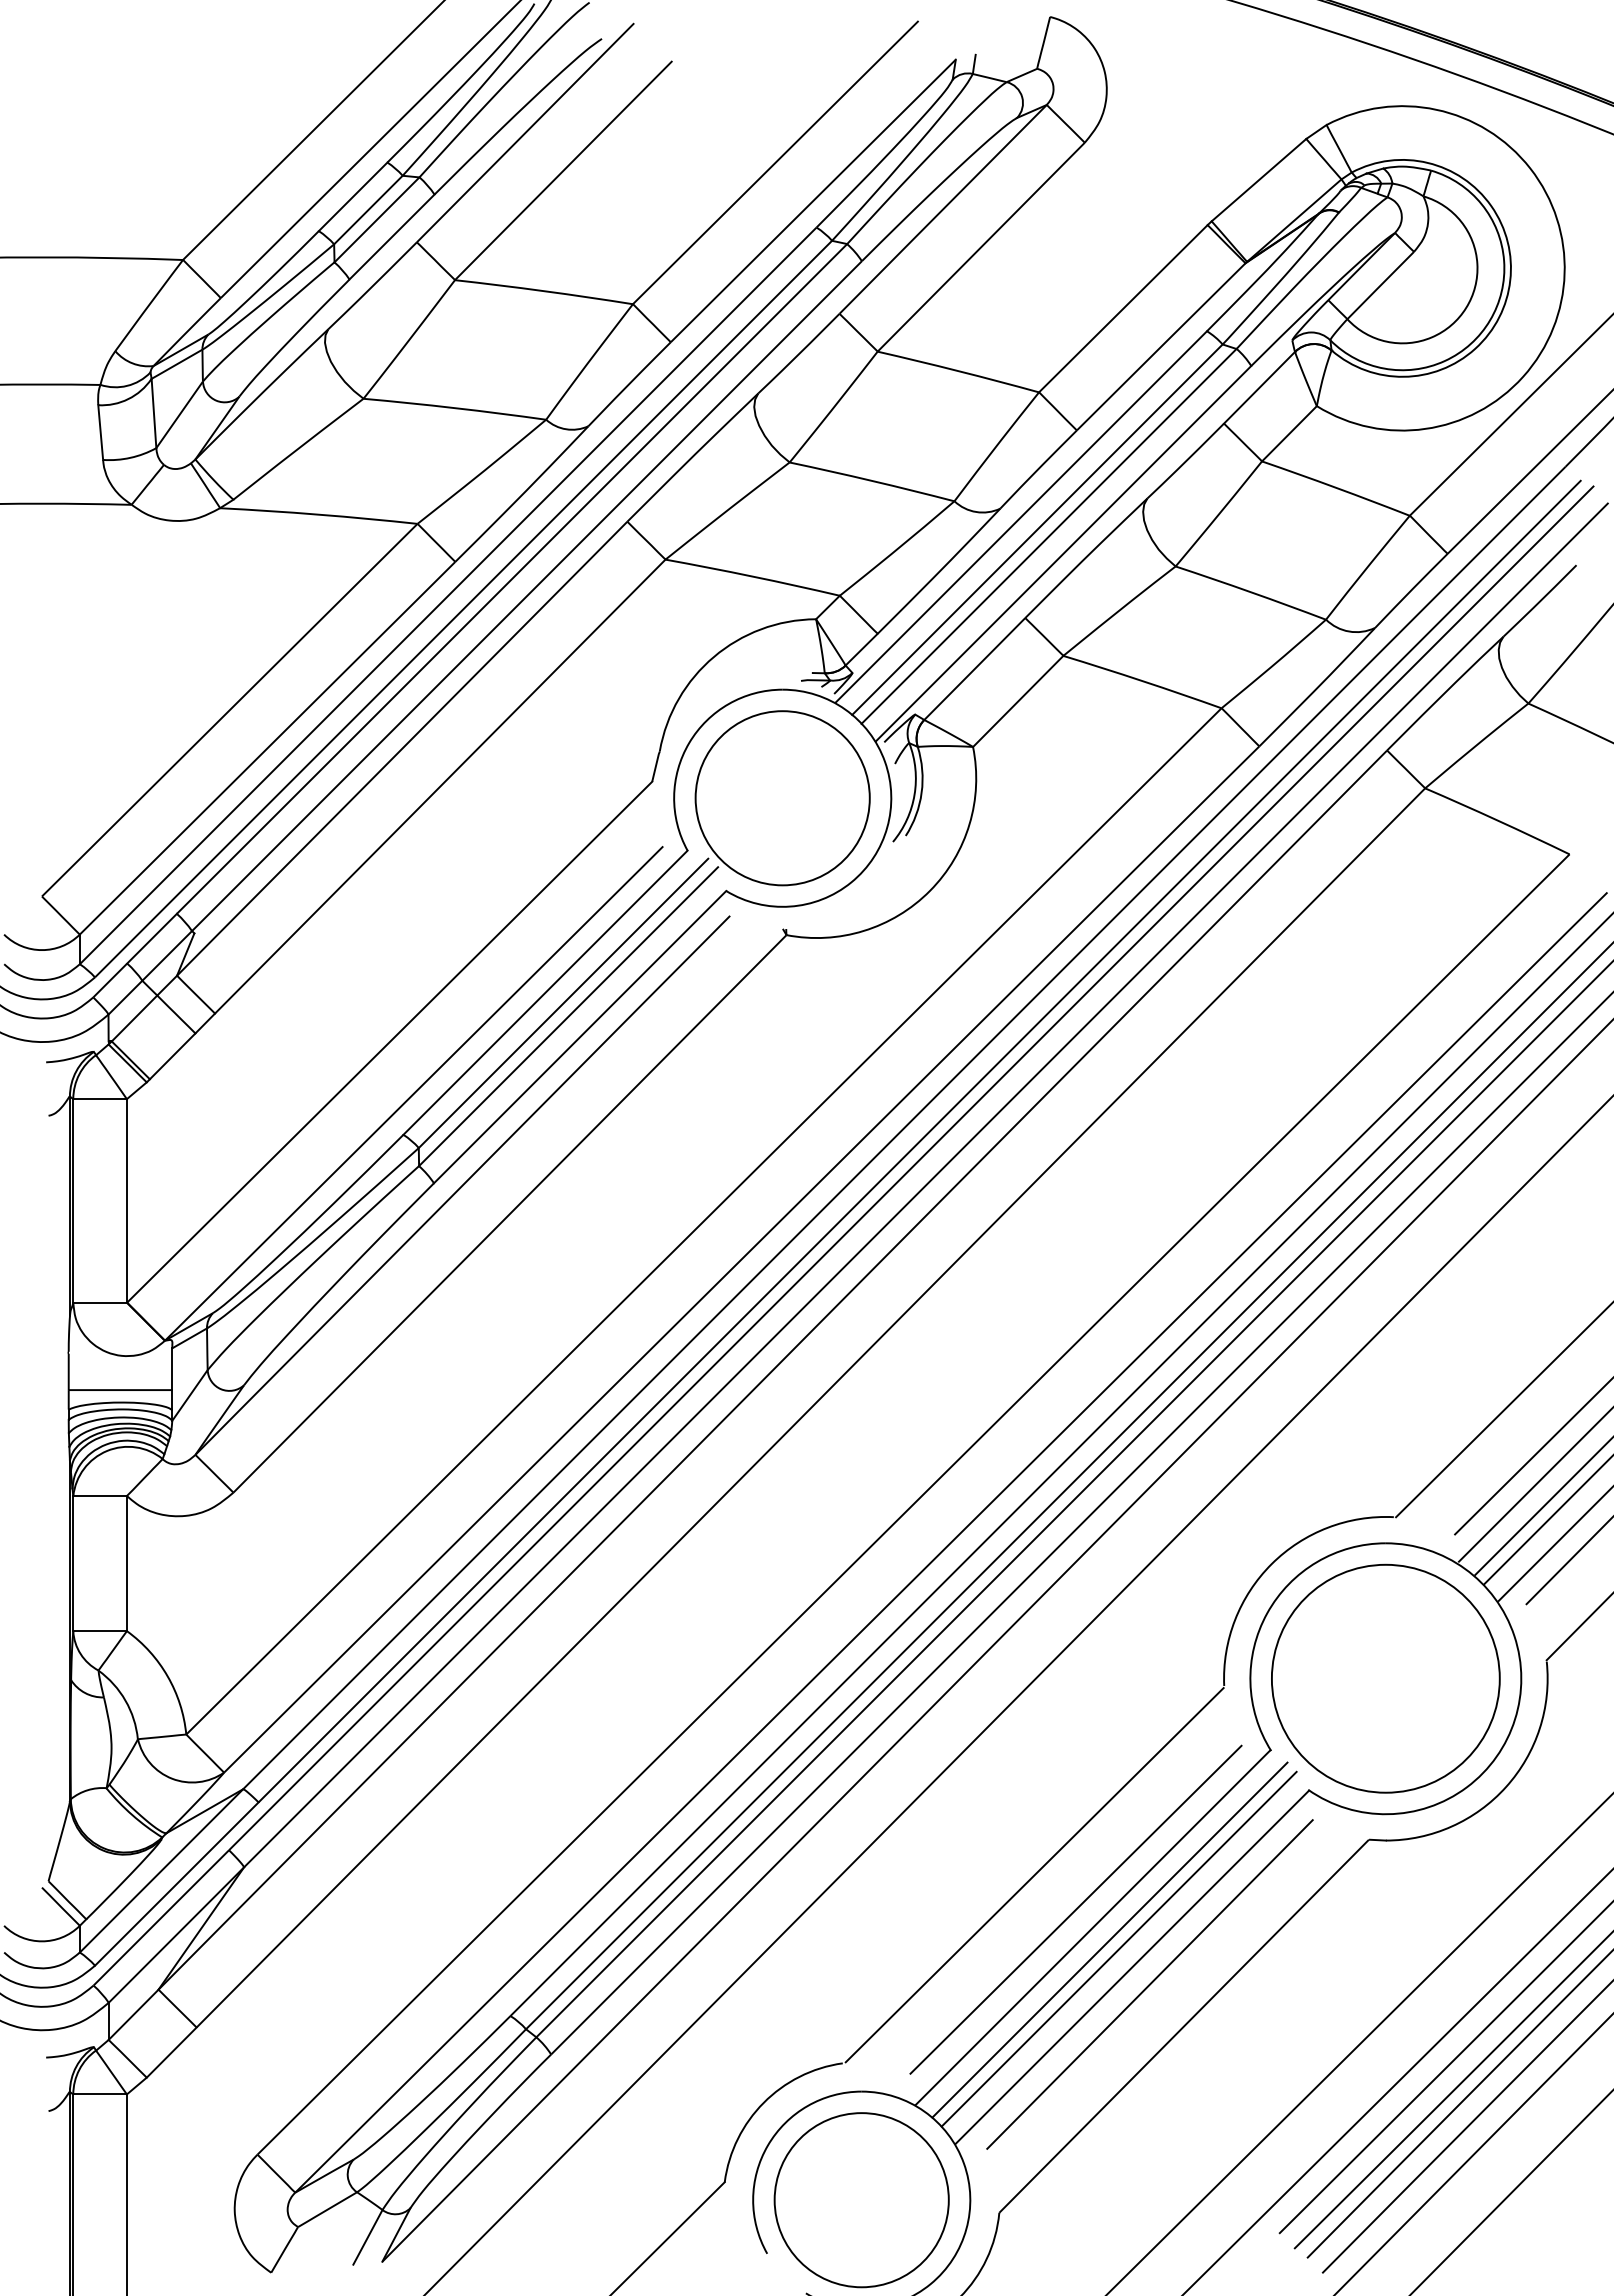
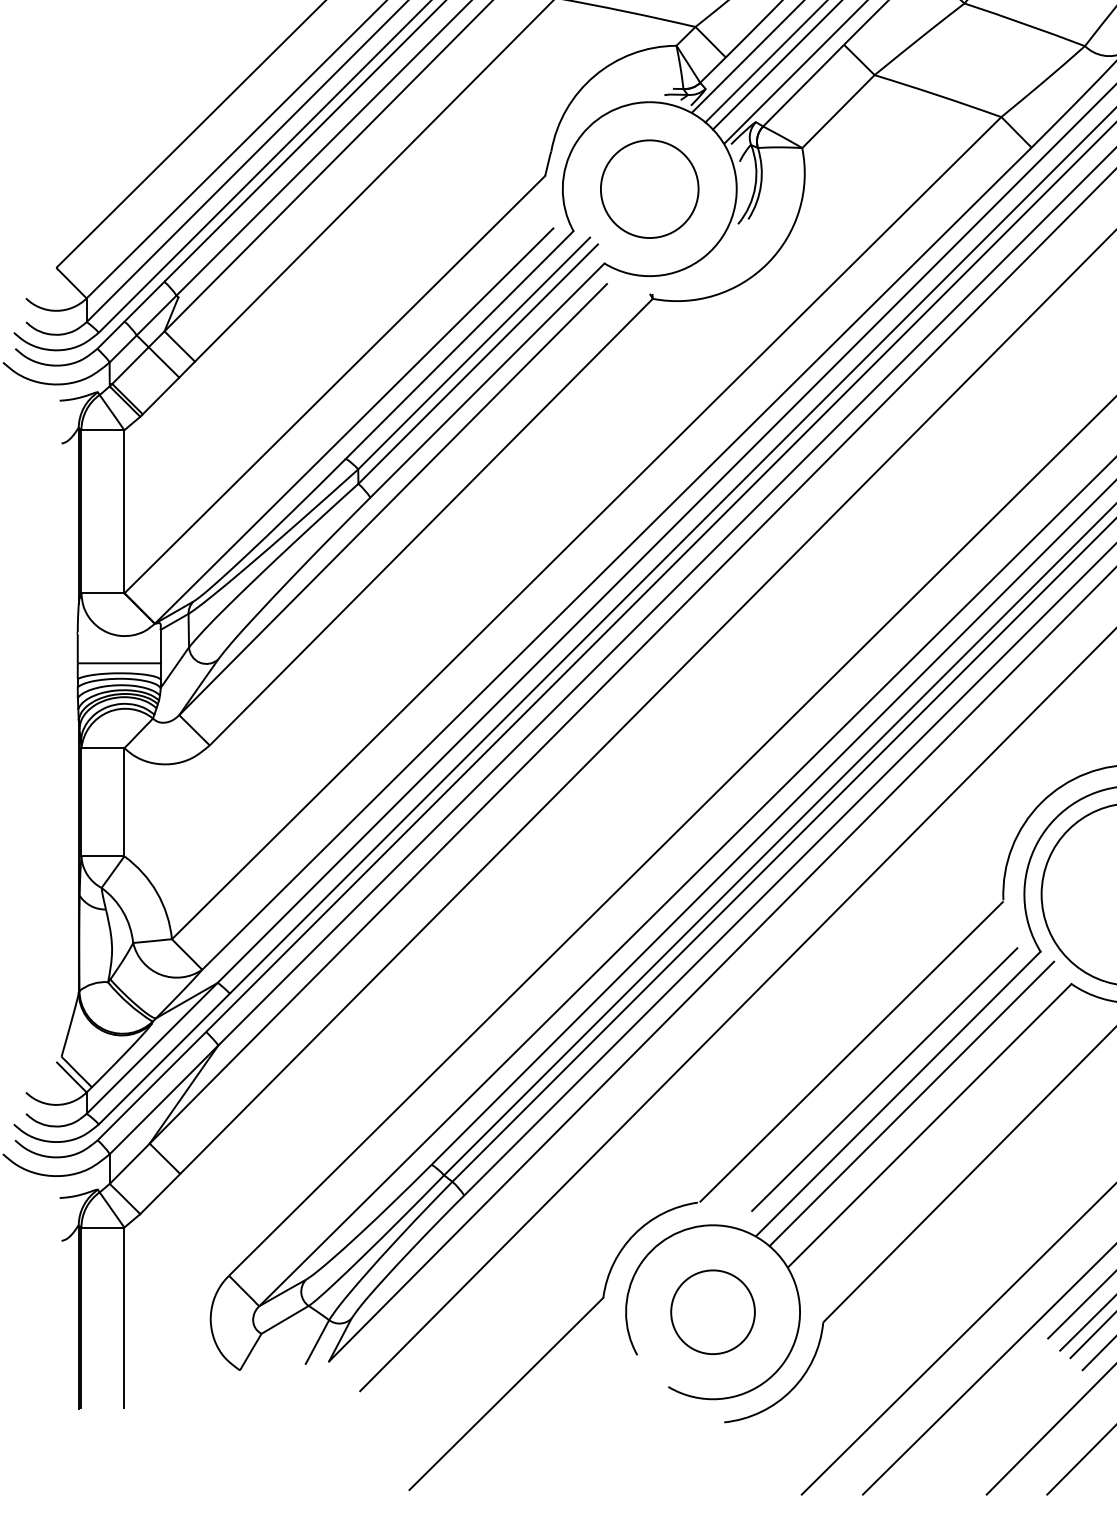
circle: (782, 798) -> (649, 189), size x0.7
line: (1118, 1948) -> (918, 1110), removed
line: (1149, 1984) -> (943, 1139), removed
circle: (861, 2200) -> (712, 1312), size x0.6

